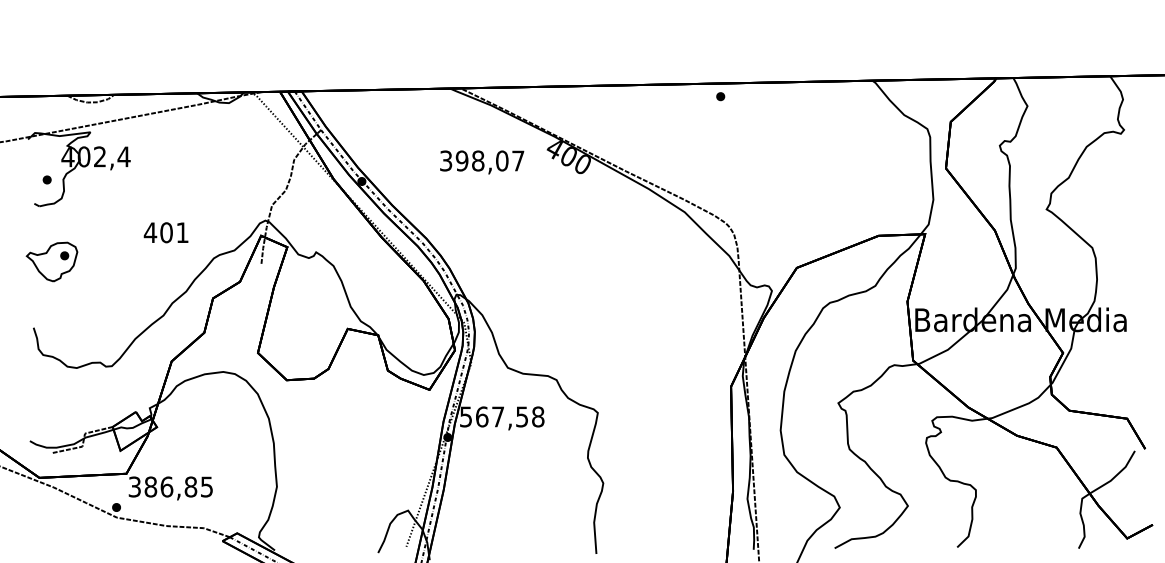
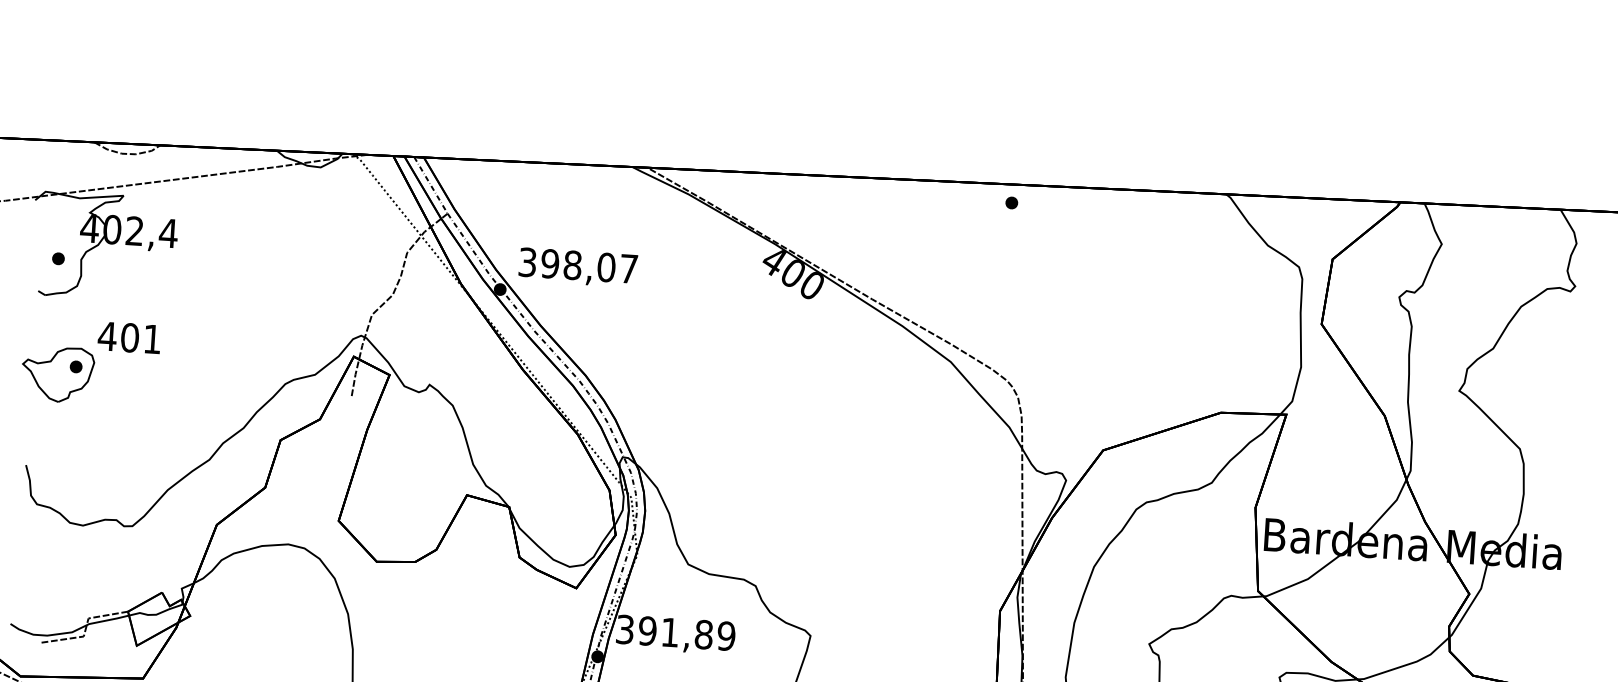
text: (482, 162) -> (578, 267), moved
text: (165, 232) -> (128, 337), moved
text: (502, 416) -> (676, 632), 567,58 -> 391,89

